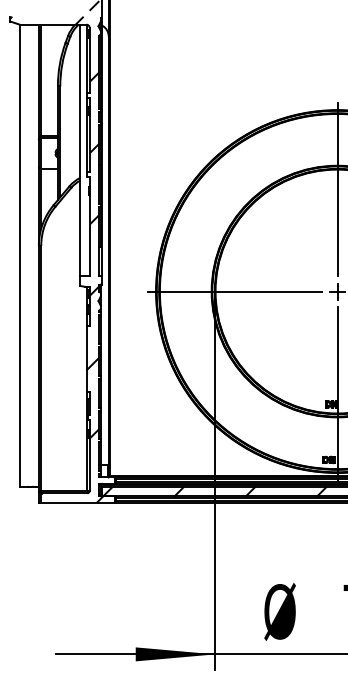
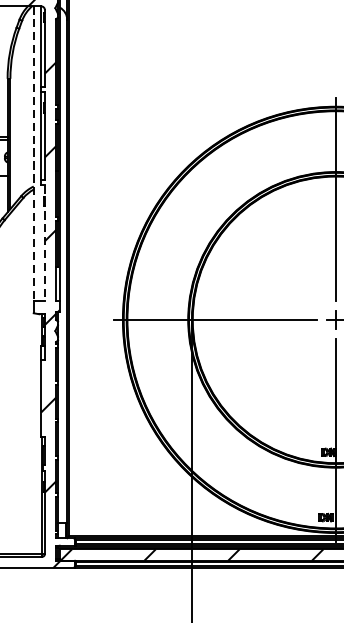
line: (80, 150) -> (34, 154), solid -> dashed
line: (89, 226) -> (44, 243), solid -> dashed

